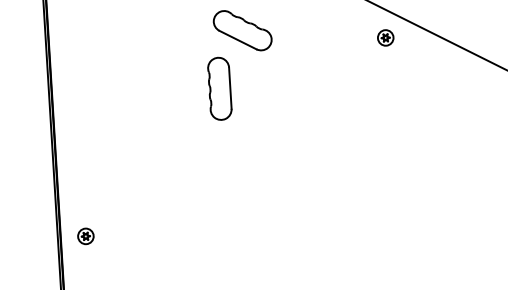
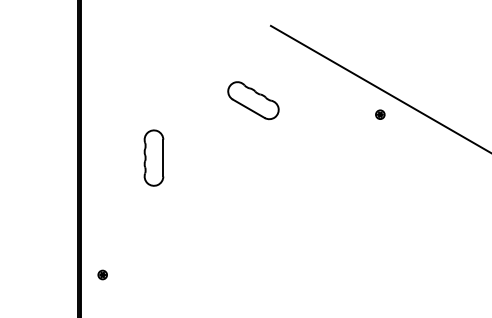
part: (386, 37) -> (380, 114), size x0.62
part: (219, 88) -> (153, 157), moved
part: (85, 235) -> (102, 274), size x0.62

